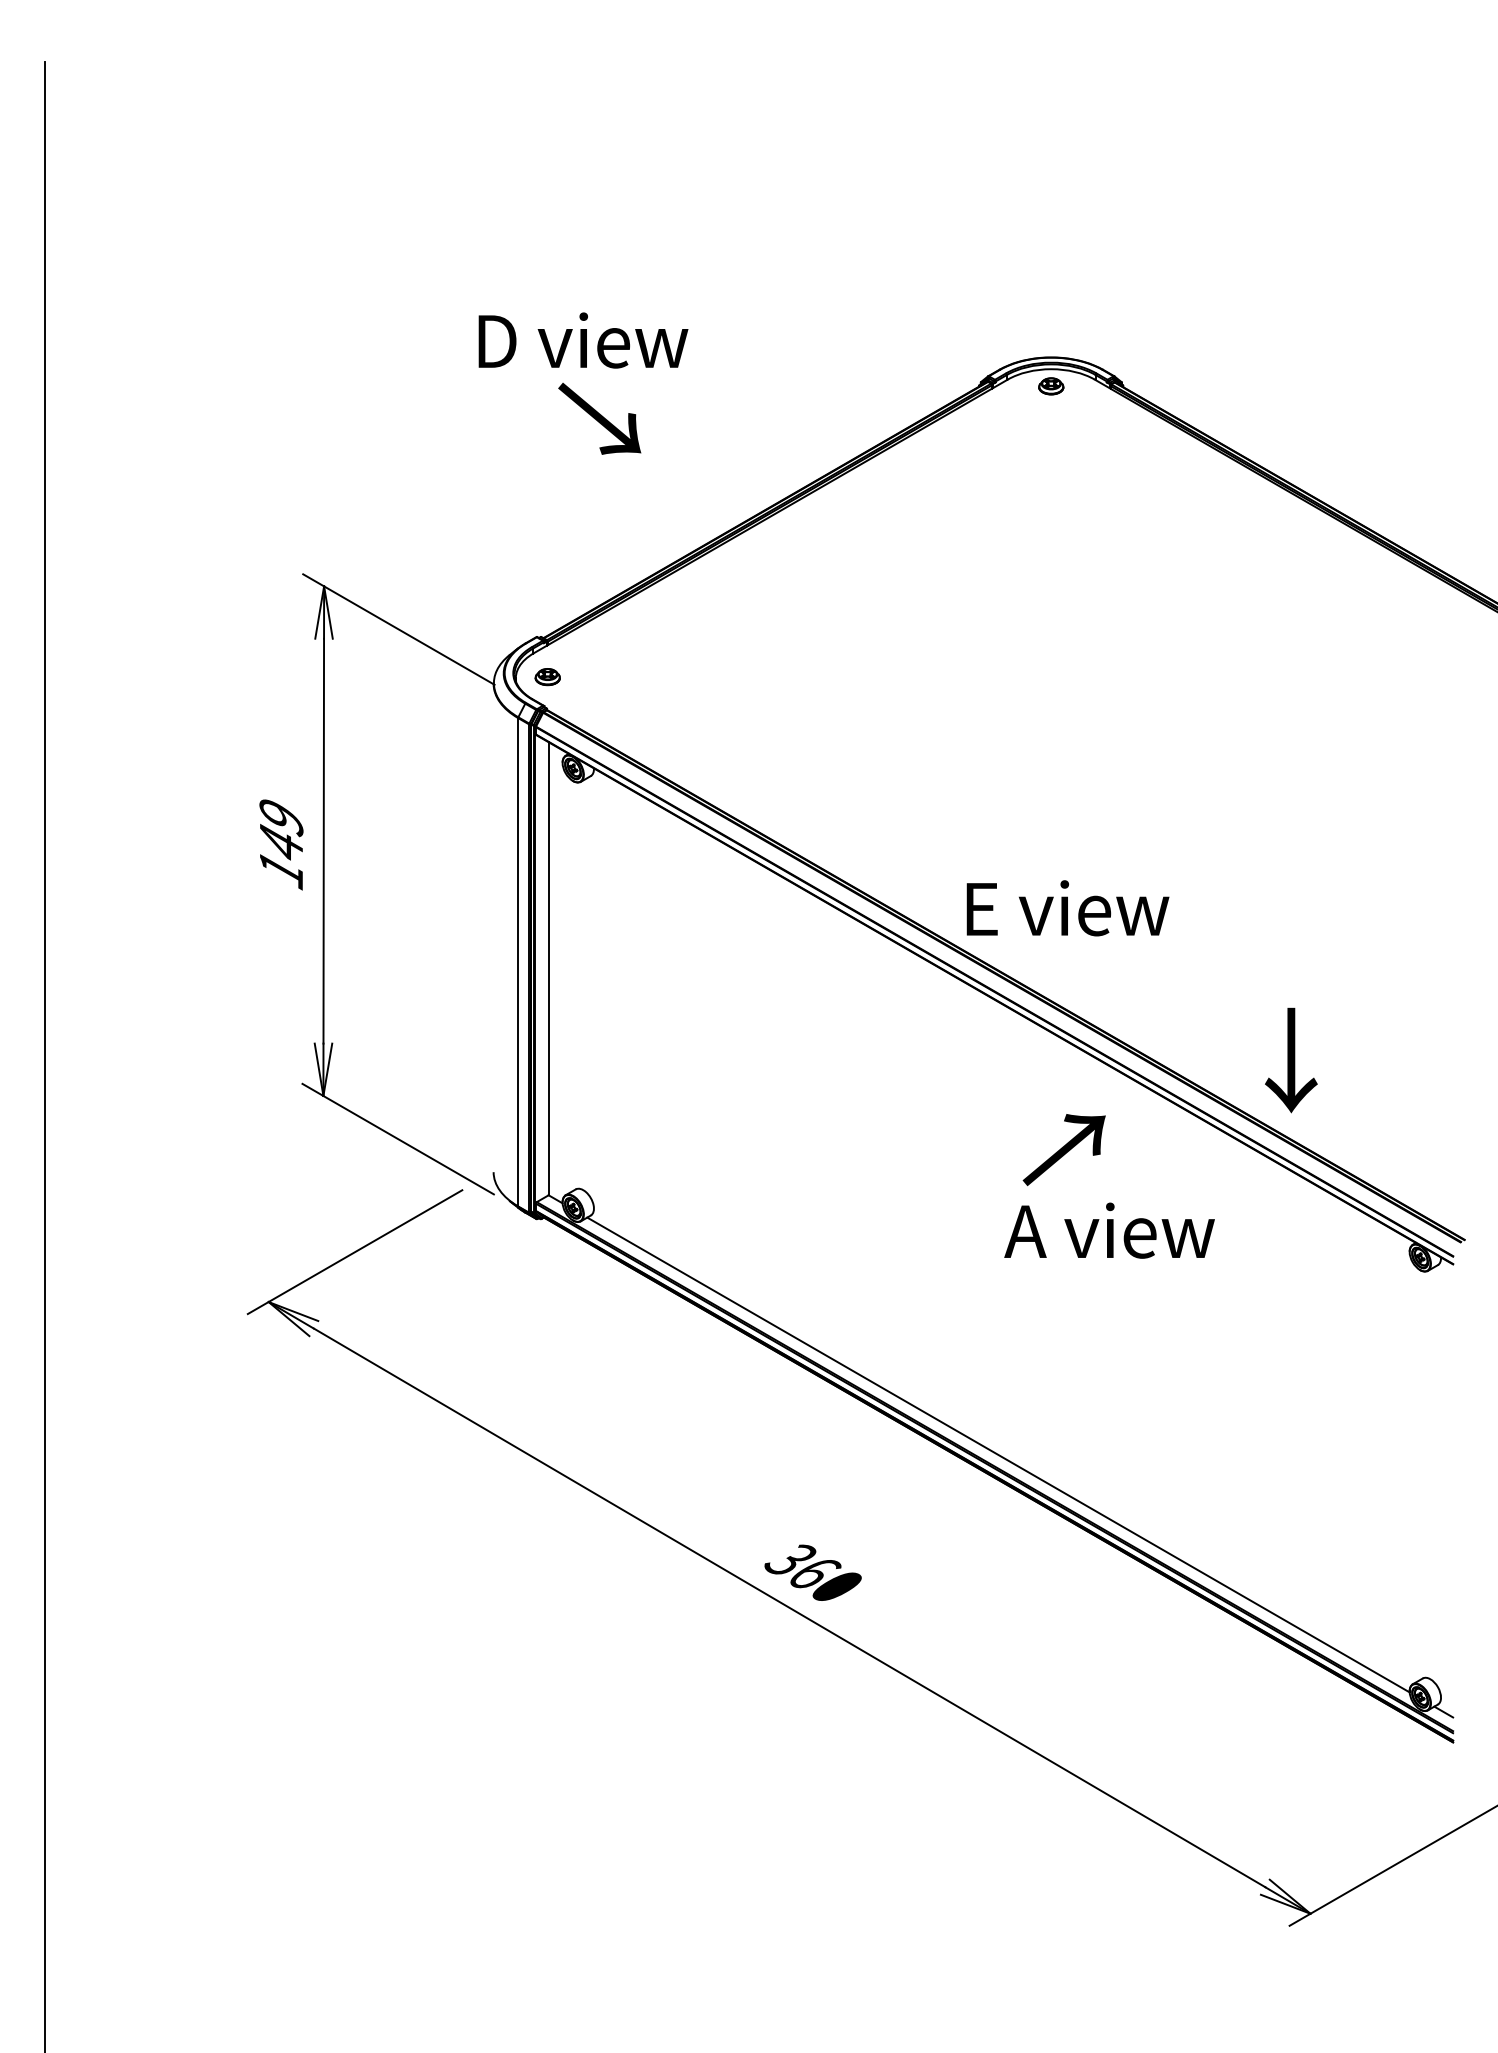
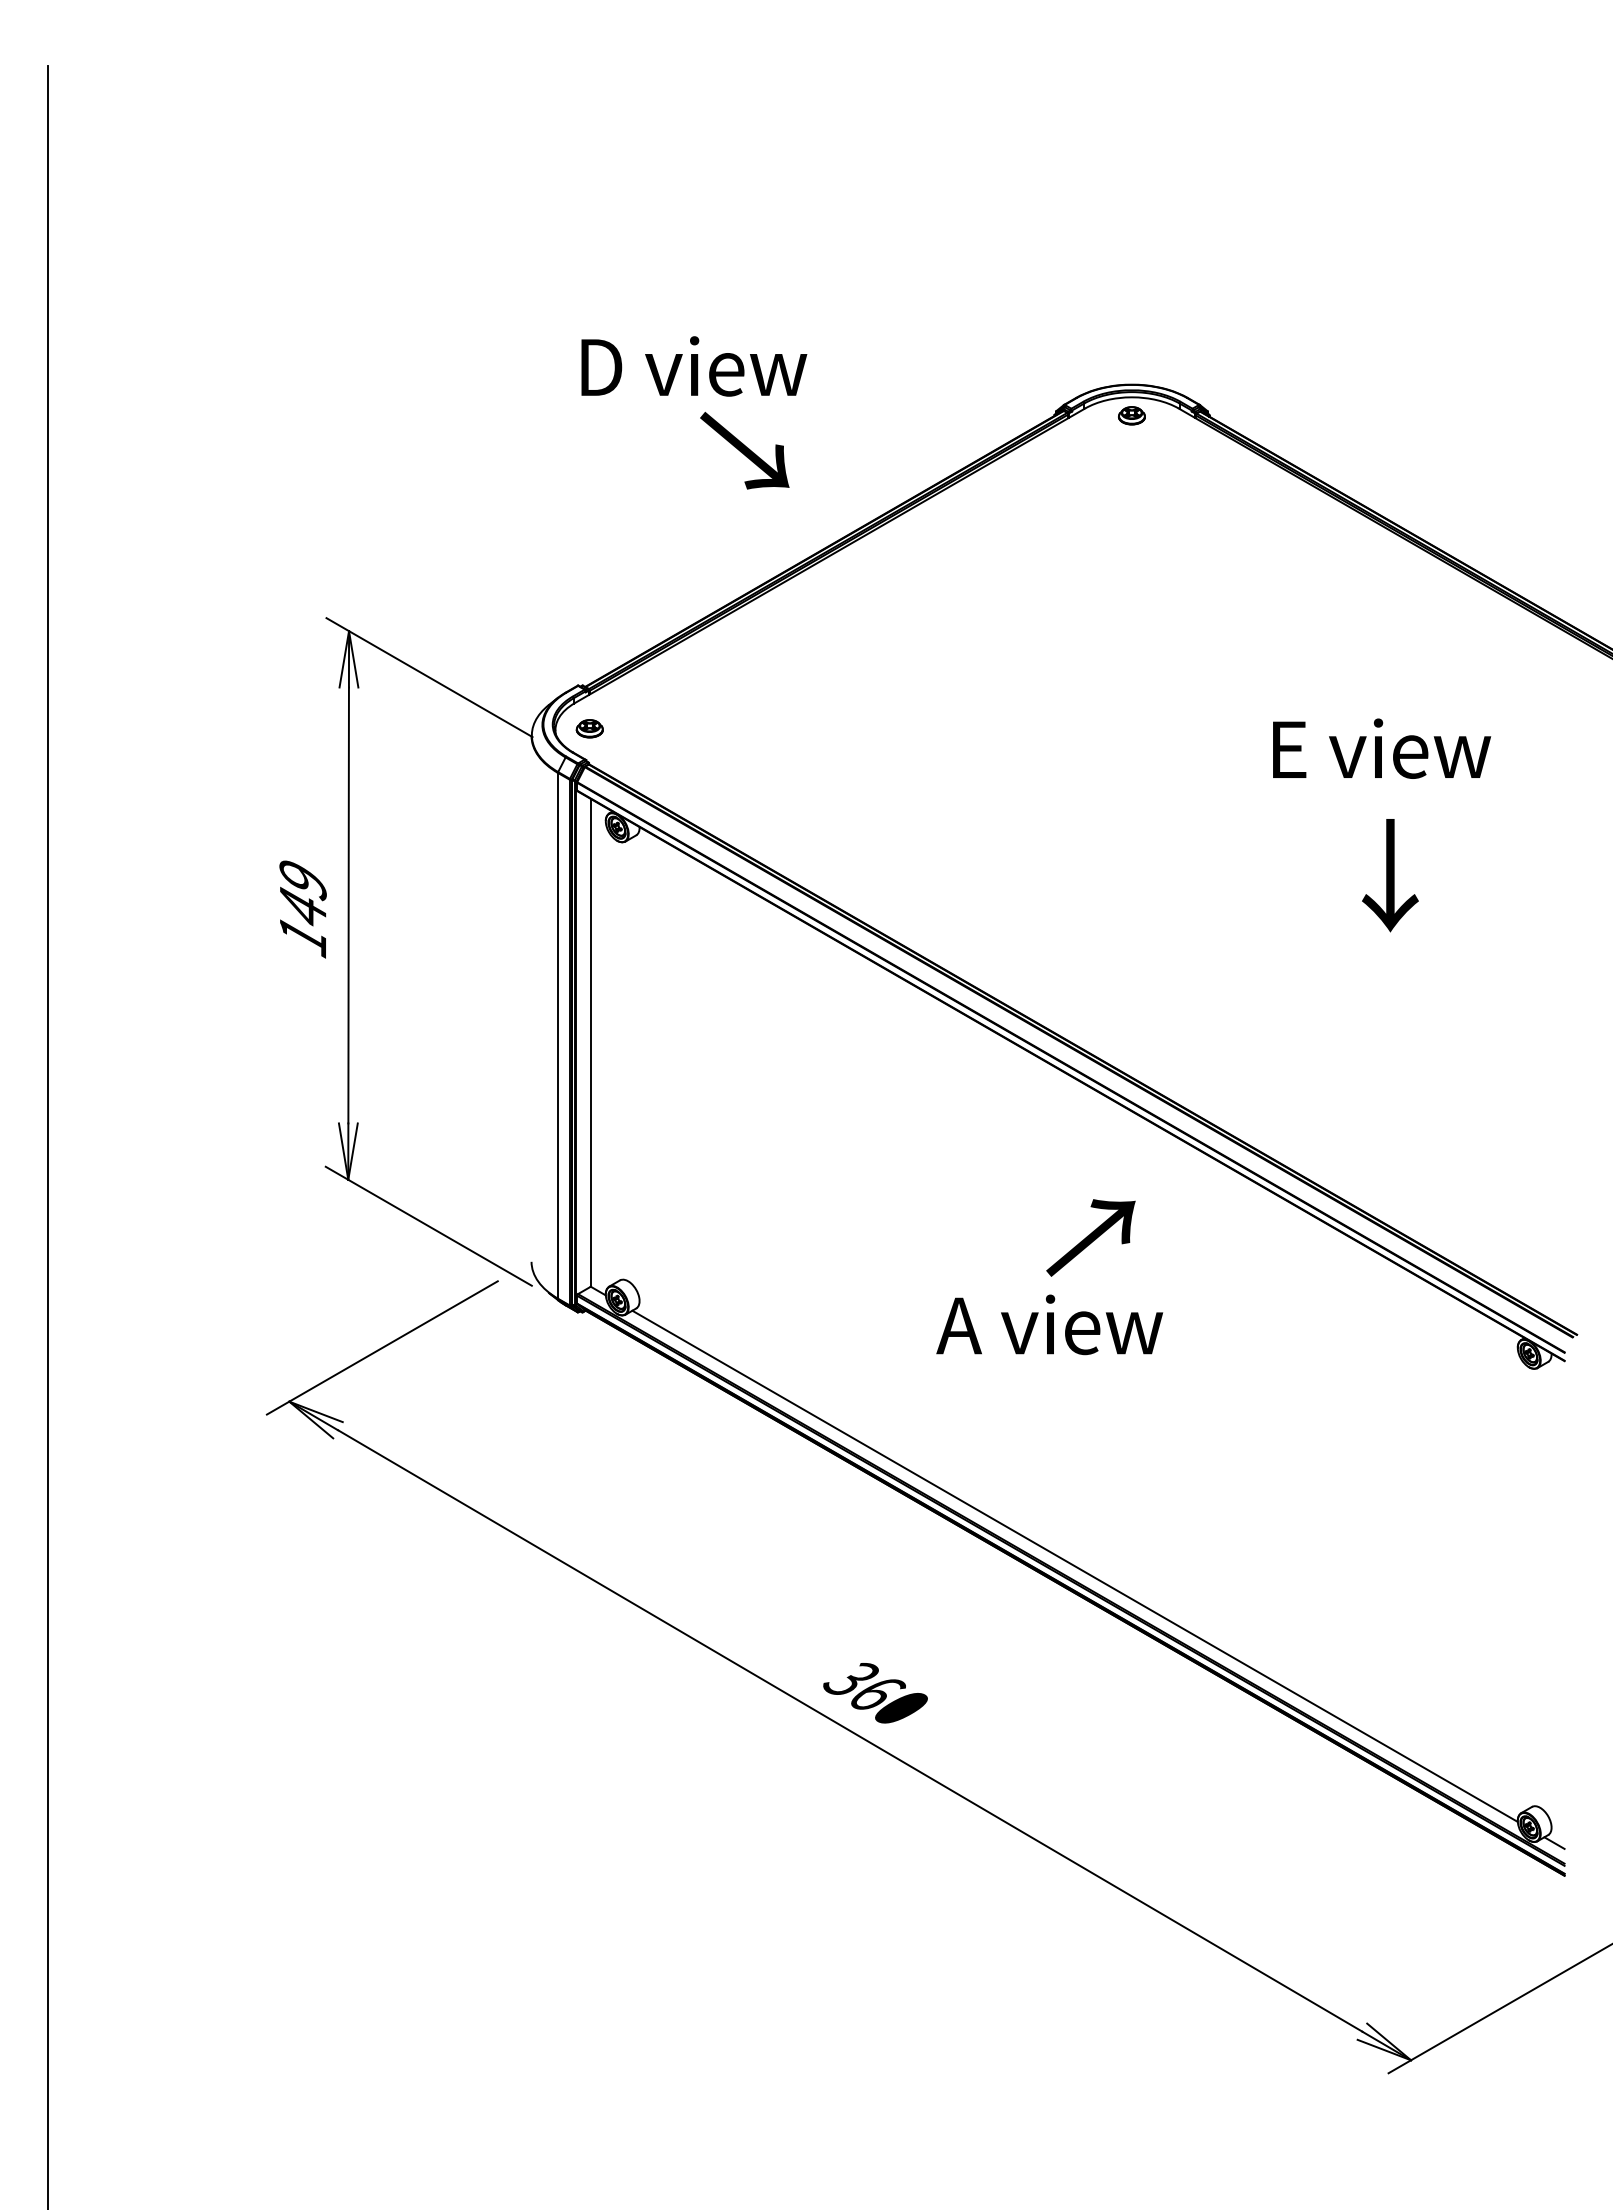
text: (583, 340) -> (694, 366), moved
text: (599, 418) -> (744, 450), moved
text: (1068, 908) -> (1382, 748), moved
text: (1291, 1060) -> (1390, 875), moved
text: (1063, 1149) -> (1090, 1237), moved
text: (1109, 1230) -> (1049, 1324), moved

